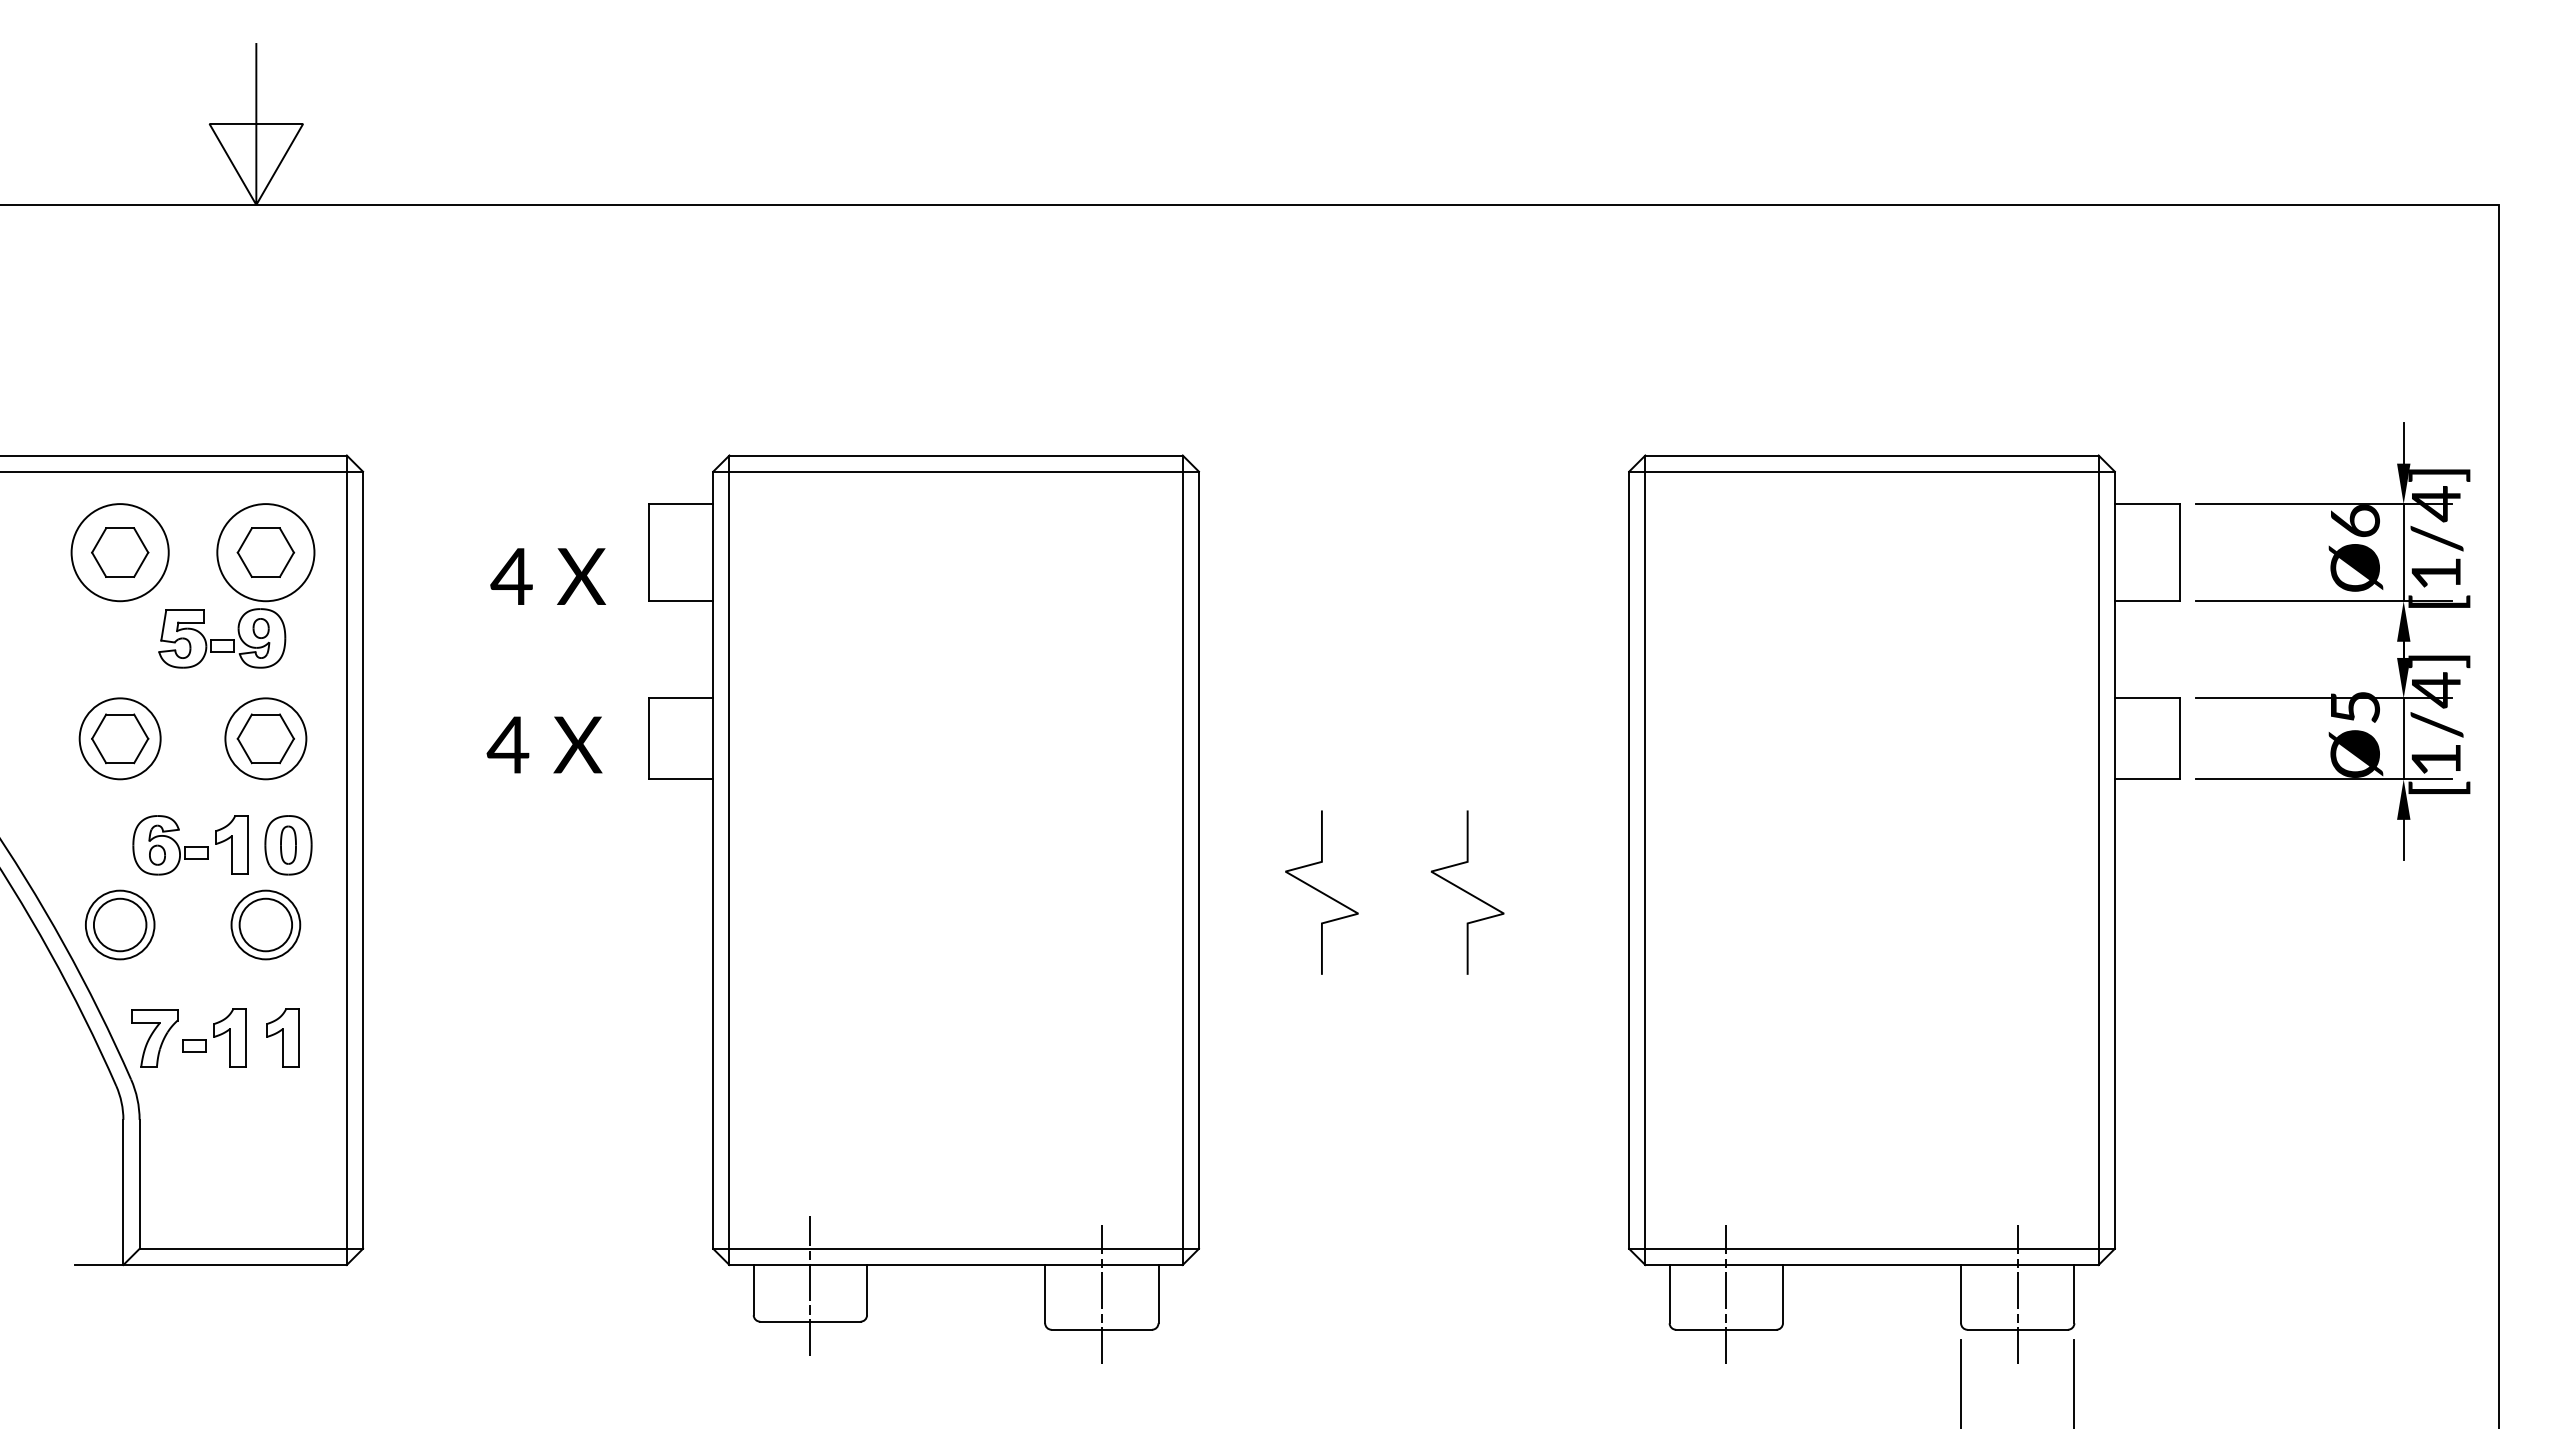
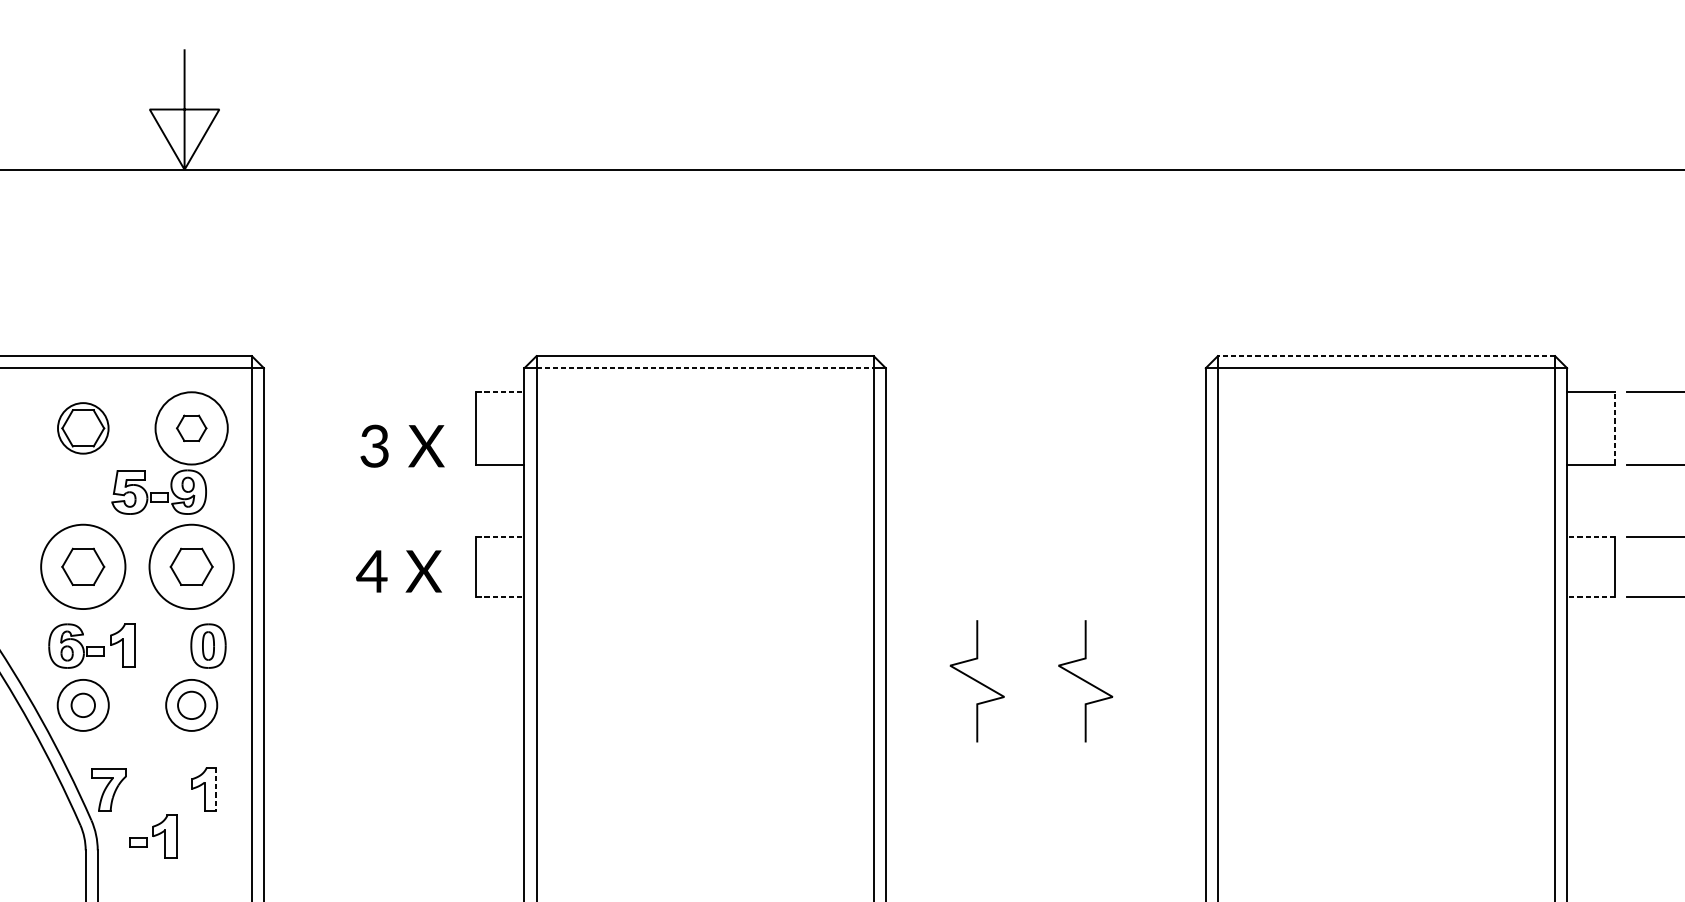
line: (1872, 455) -> (1386, 356), solid -> dashed
line: (956, 471) -> (705, 368), solid -> dashed
line: (681, 504) -> (500, 392), solid -> dashed
circle: (119, 552) -> (82, 428), size x0.7
part: (265, 552) -> (191, 428), size x0.7
line: (2179, 552) -> (1615, 428), solid -> dashed
text: (511, 576) -> (374, 446), 4 -> 3
line: (681, 698) -> (500, 536), solid -> dashed
line: (2146, 698) -> (1590, 536), solid -> dashed
circle: (119, 738) -> (82, 566), size x1.4
circle: (265, 738) -> (191, 566), size x1.4
line: (681, 779) -> (500, 597), solid -> dashed
line: (2146, 779) -> (1590, 597), solid -> dashed
part: (190, 845) -> (91, 646), moved
circle: (119, 924) -> (82, 705), size x0.6
circle: (265, 924) -> (191, 705), size x0.7
part: (214, 1037) -> (153, 836), moved
line: (299, 1037) -> (216, 789), solid -> dashed

